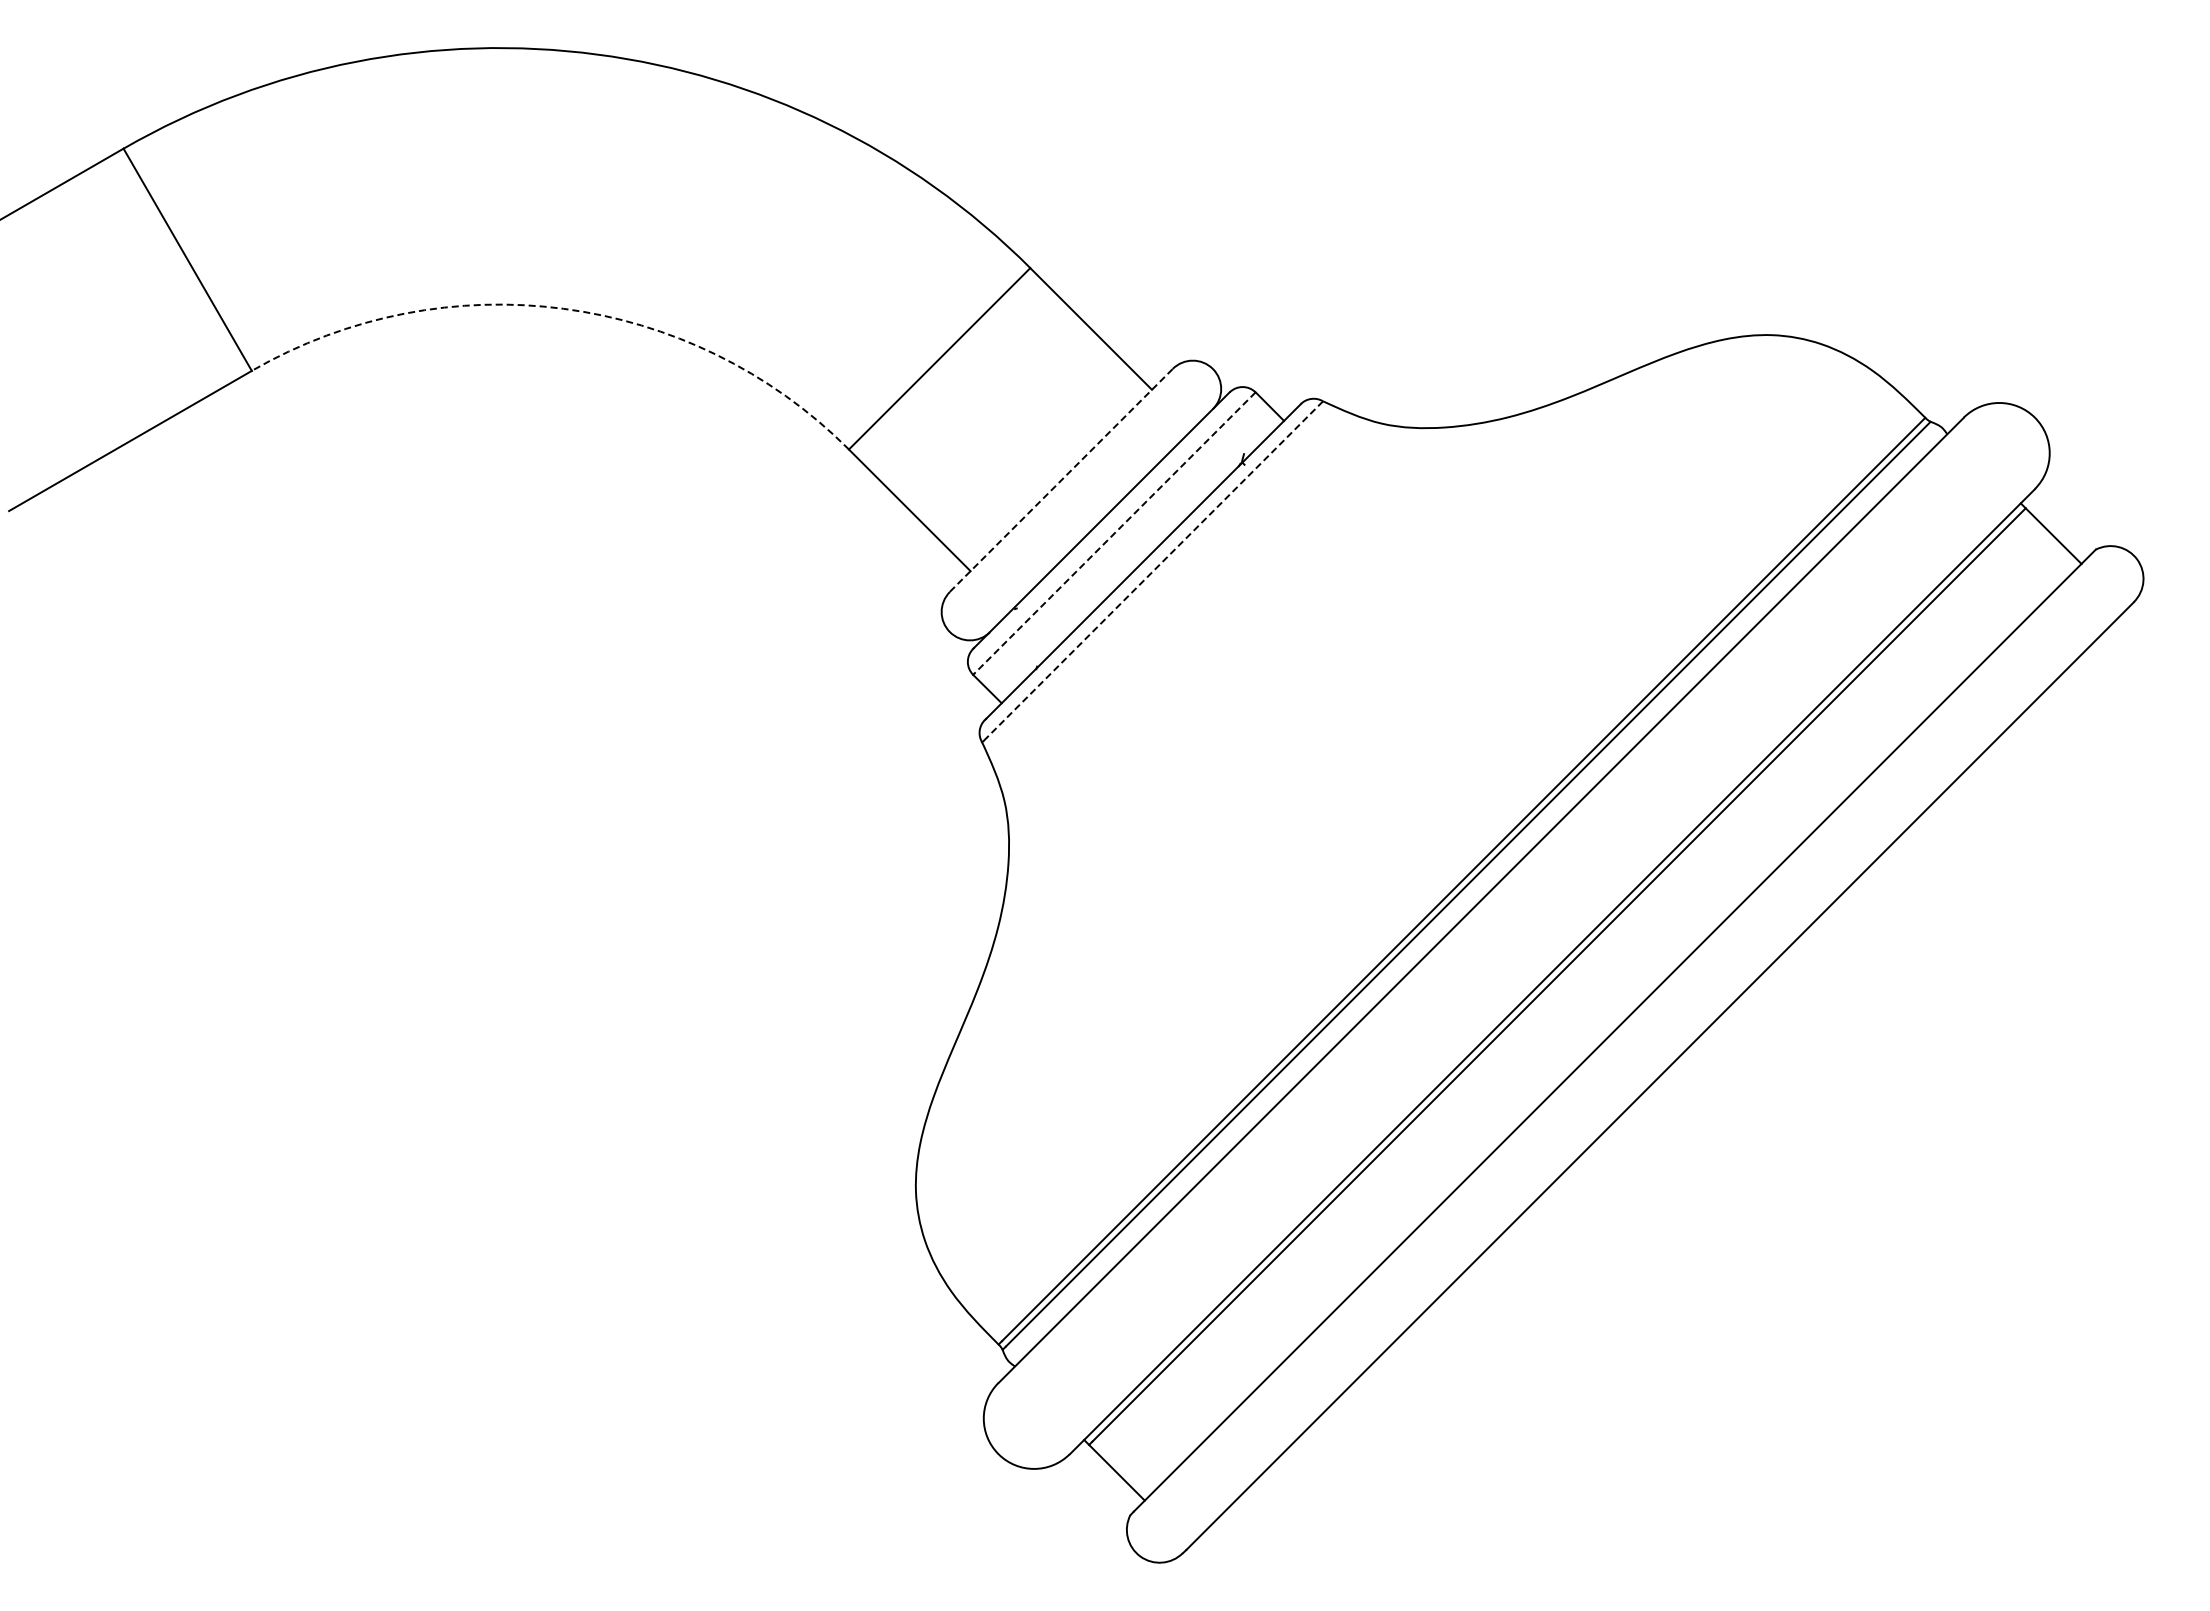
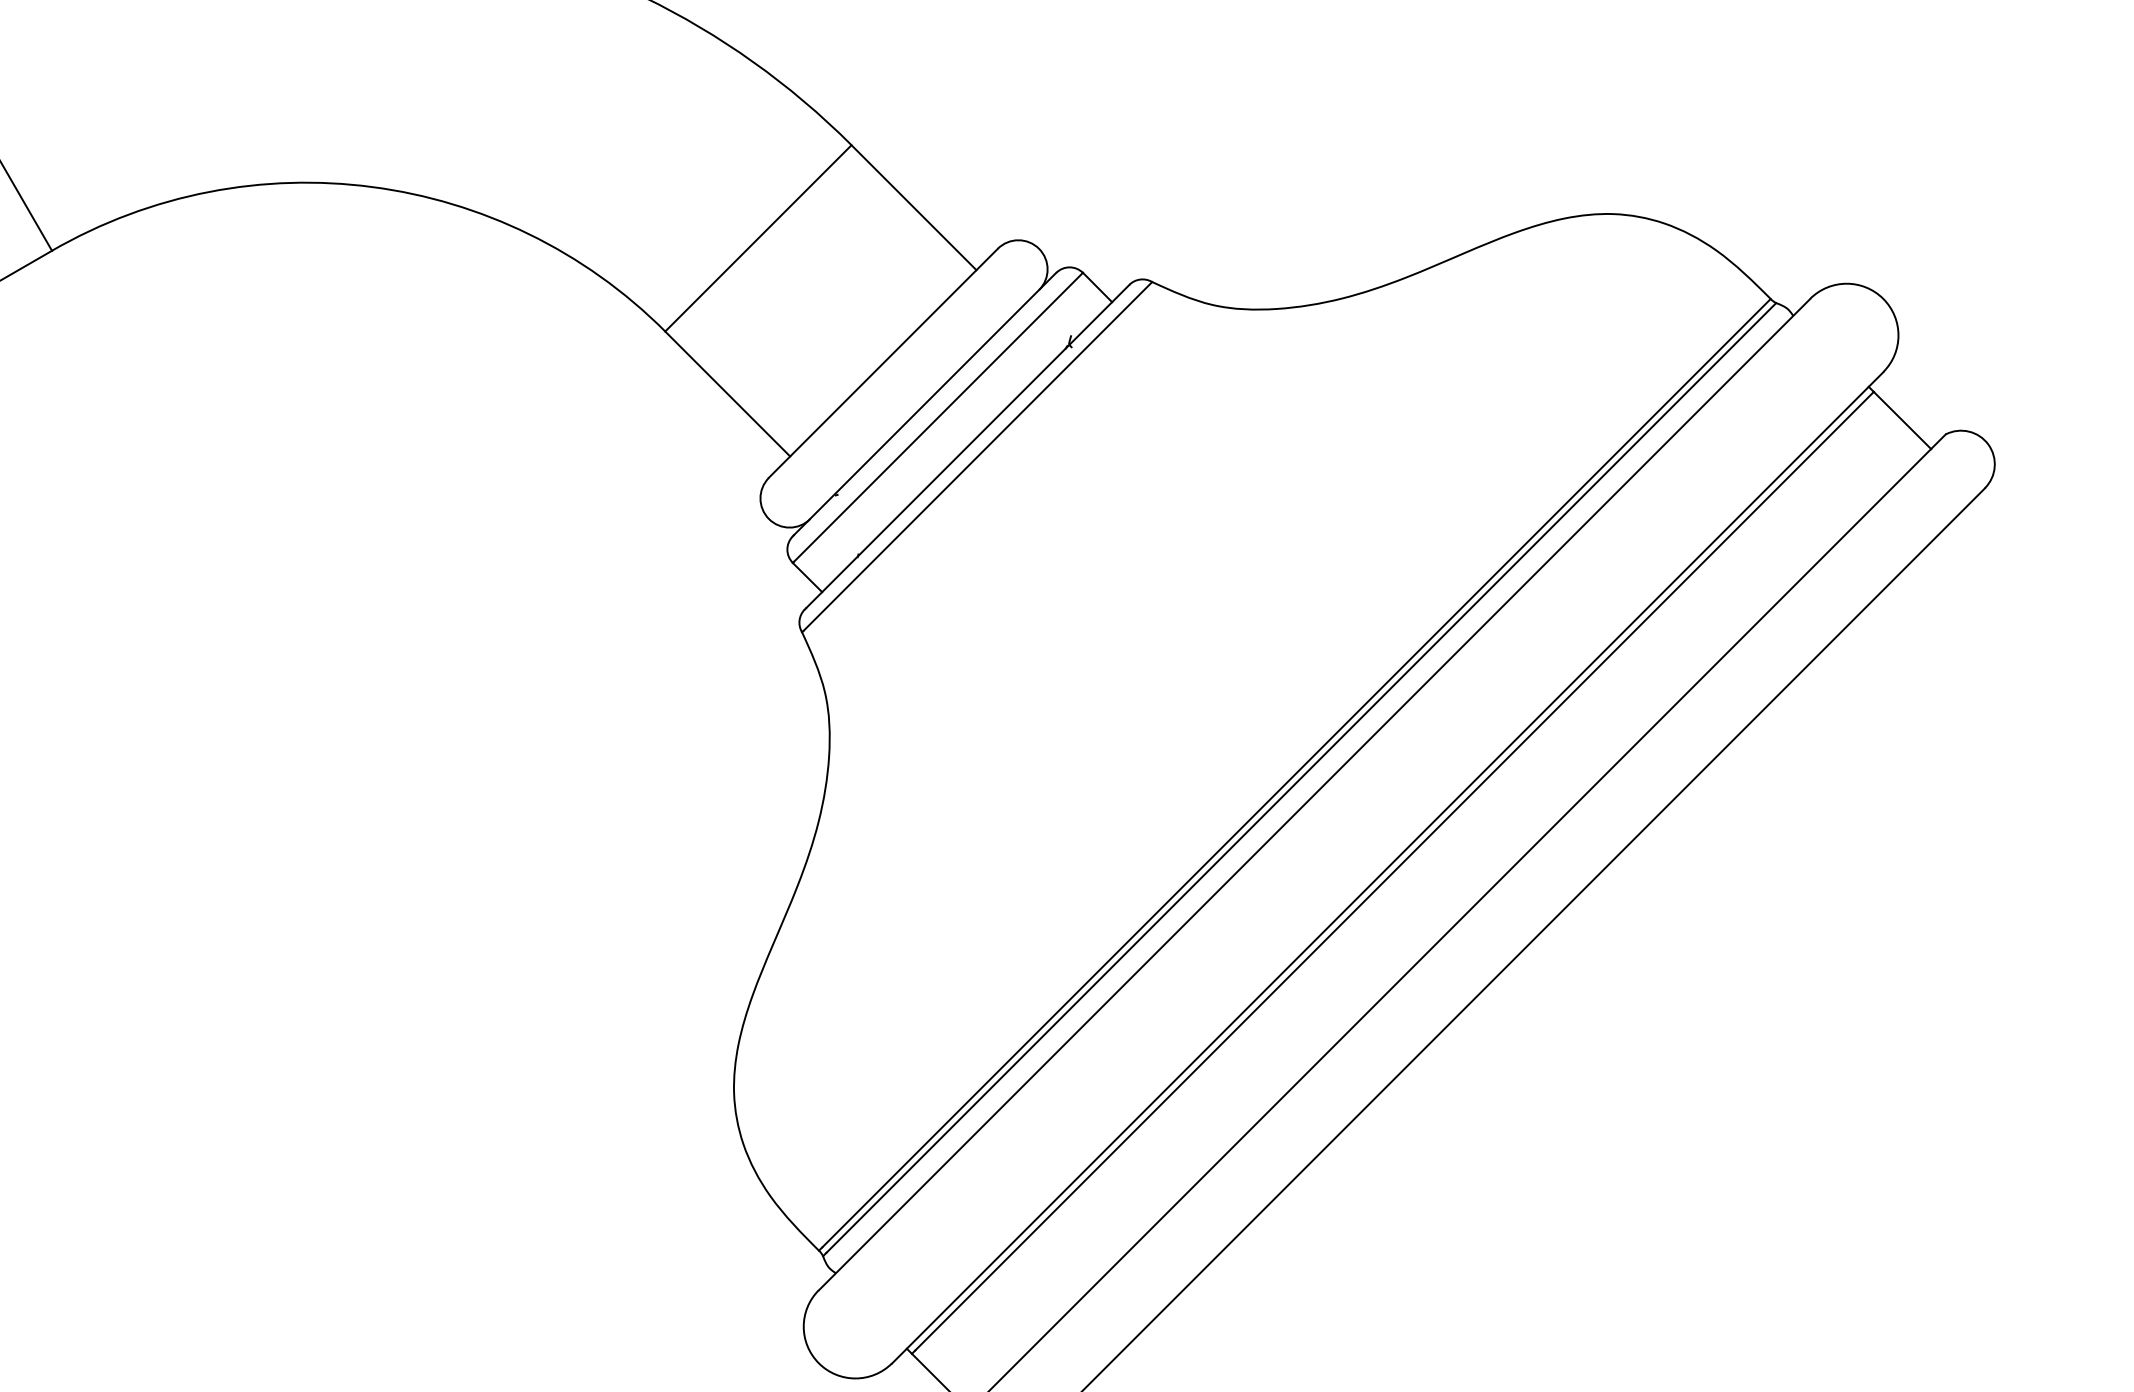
arc: (563, 308) -> (372, 186), dashed -> solid
line: (1061, 480) -> (883, 363), dashed -> solid
line: (1114, 533) -> (937, 417), dashed -> solid
line: (1152, 571) -> (977, 456), dashed -> solid

